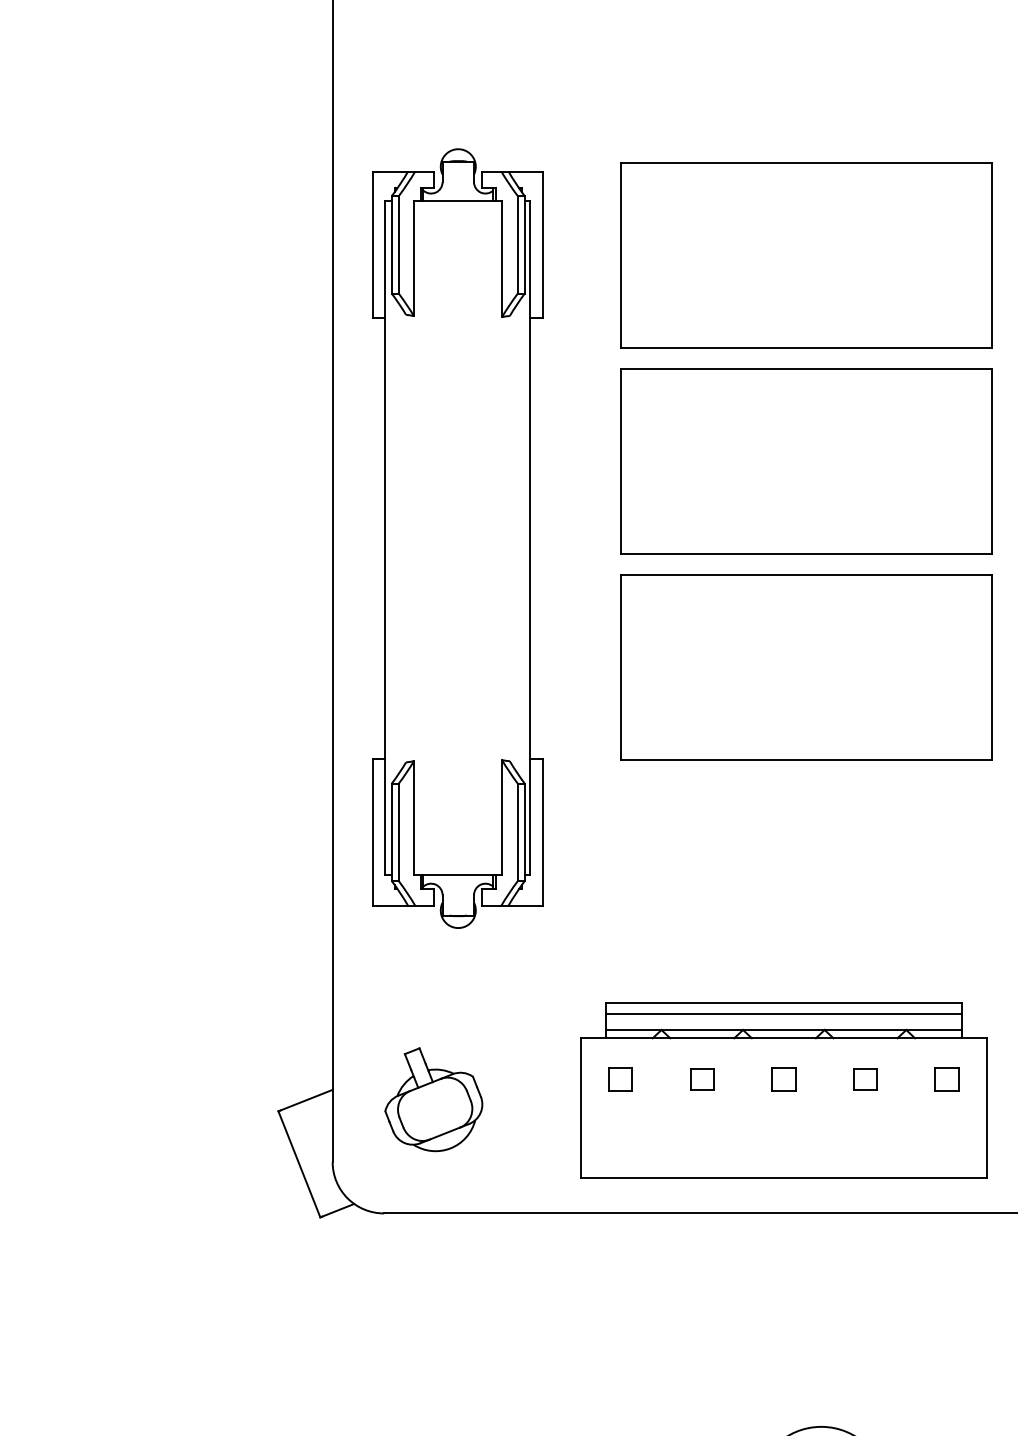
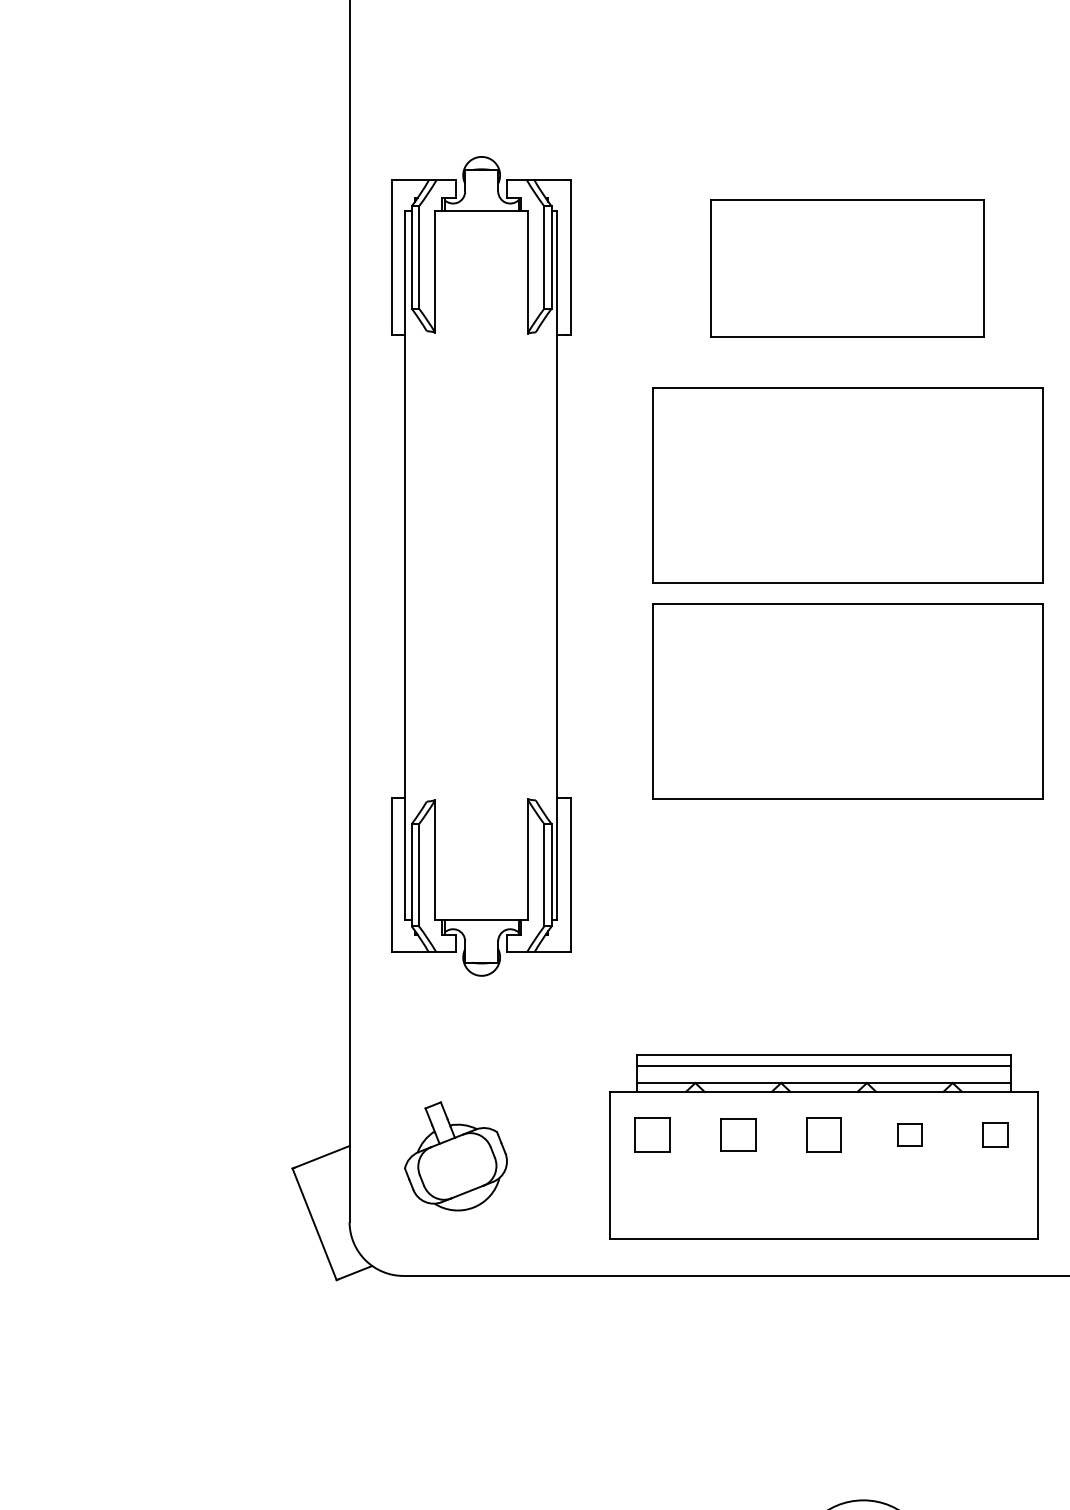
part: (806, 255) -> (847, 268), size x0.7
part: (620, 1079) -> (652, 1135), size x1.4
part: (702, 1079) -> (738, 1135), size x1.4
part: (783, 1079) -> (823, 1135), size x1.4

